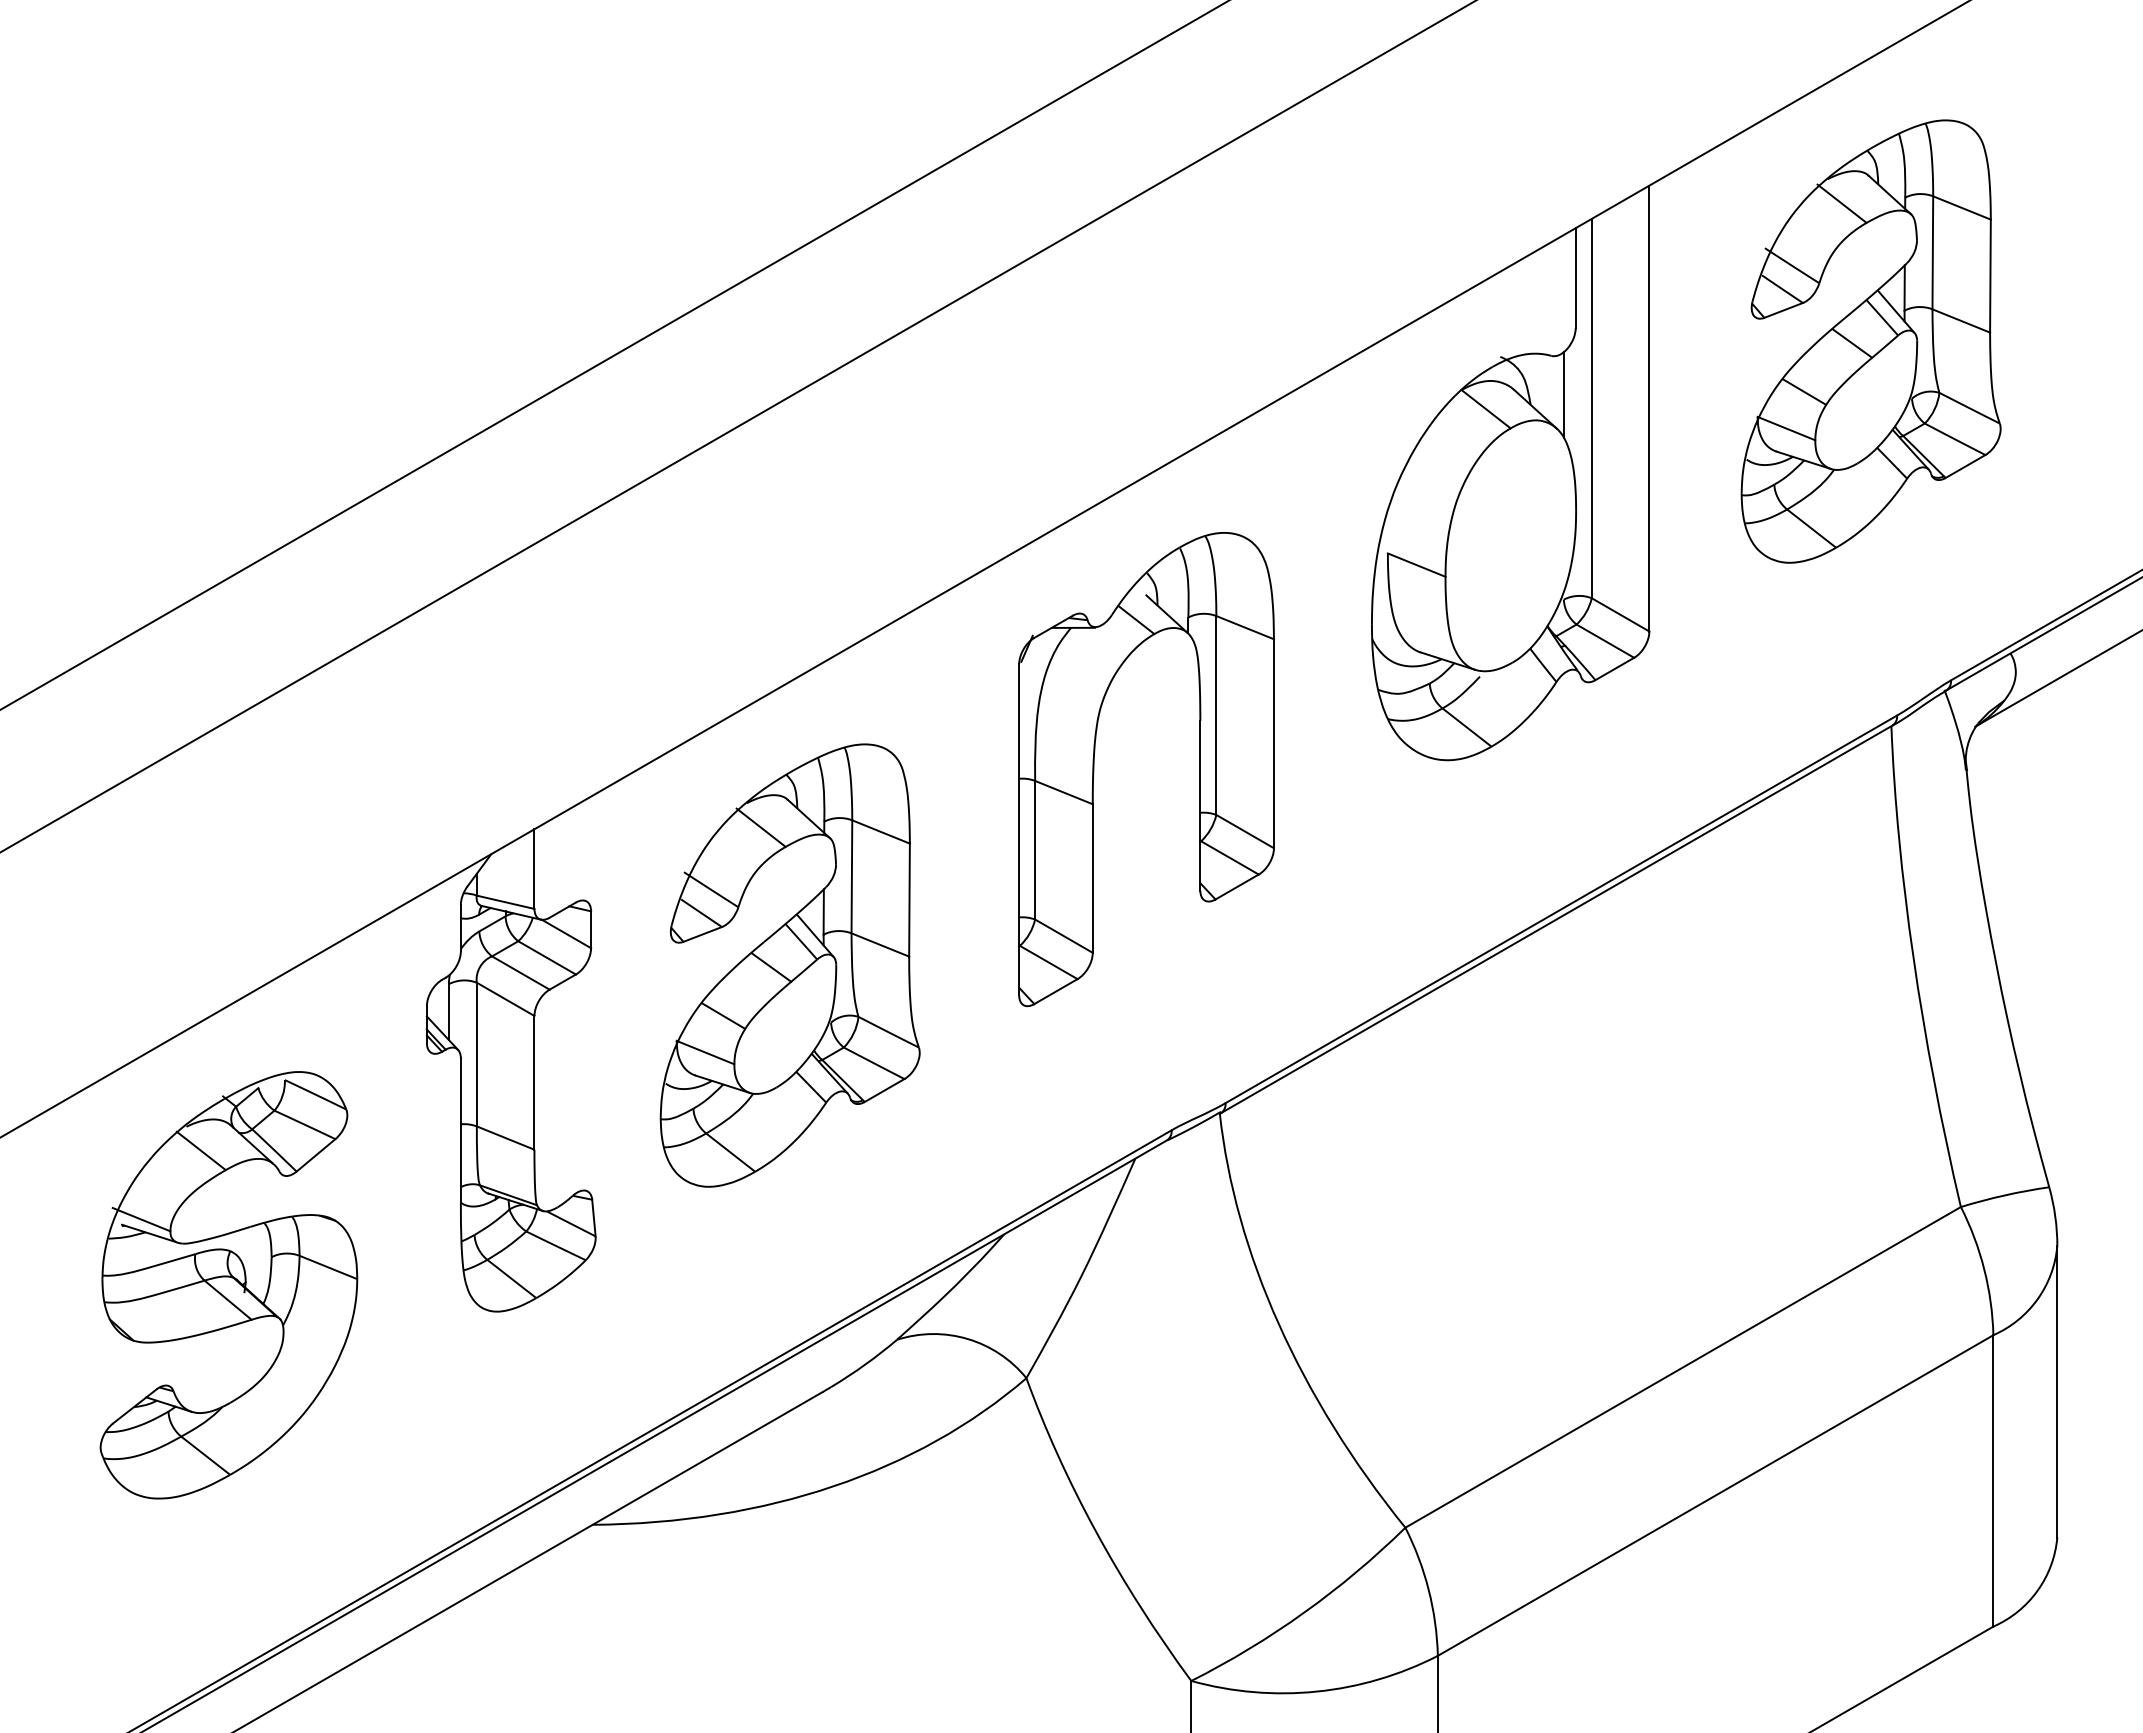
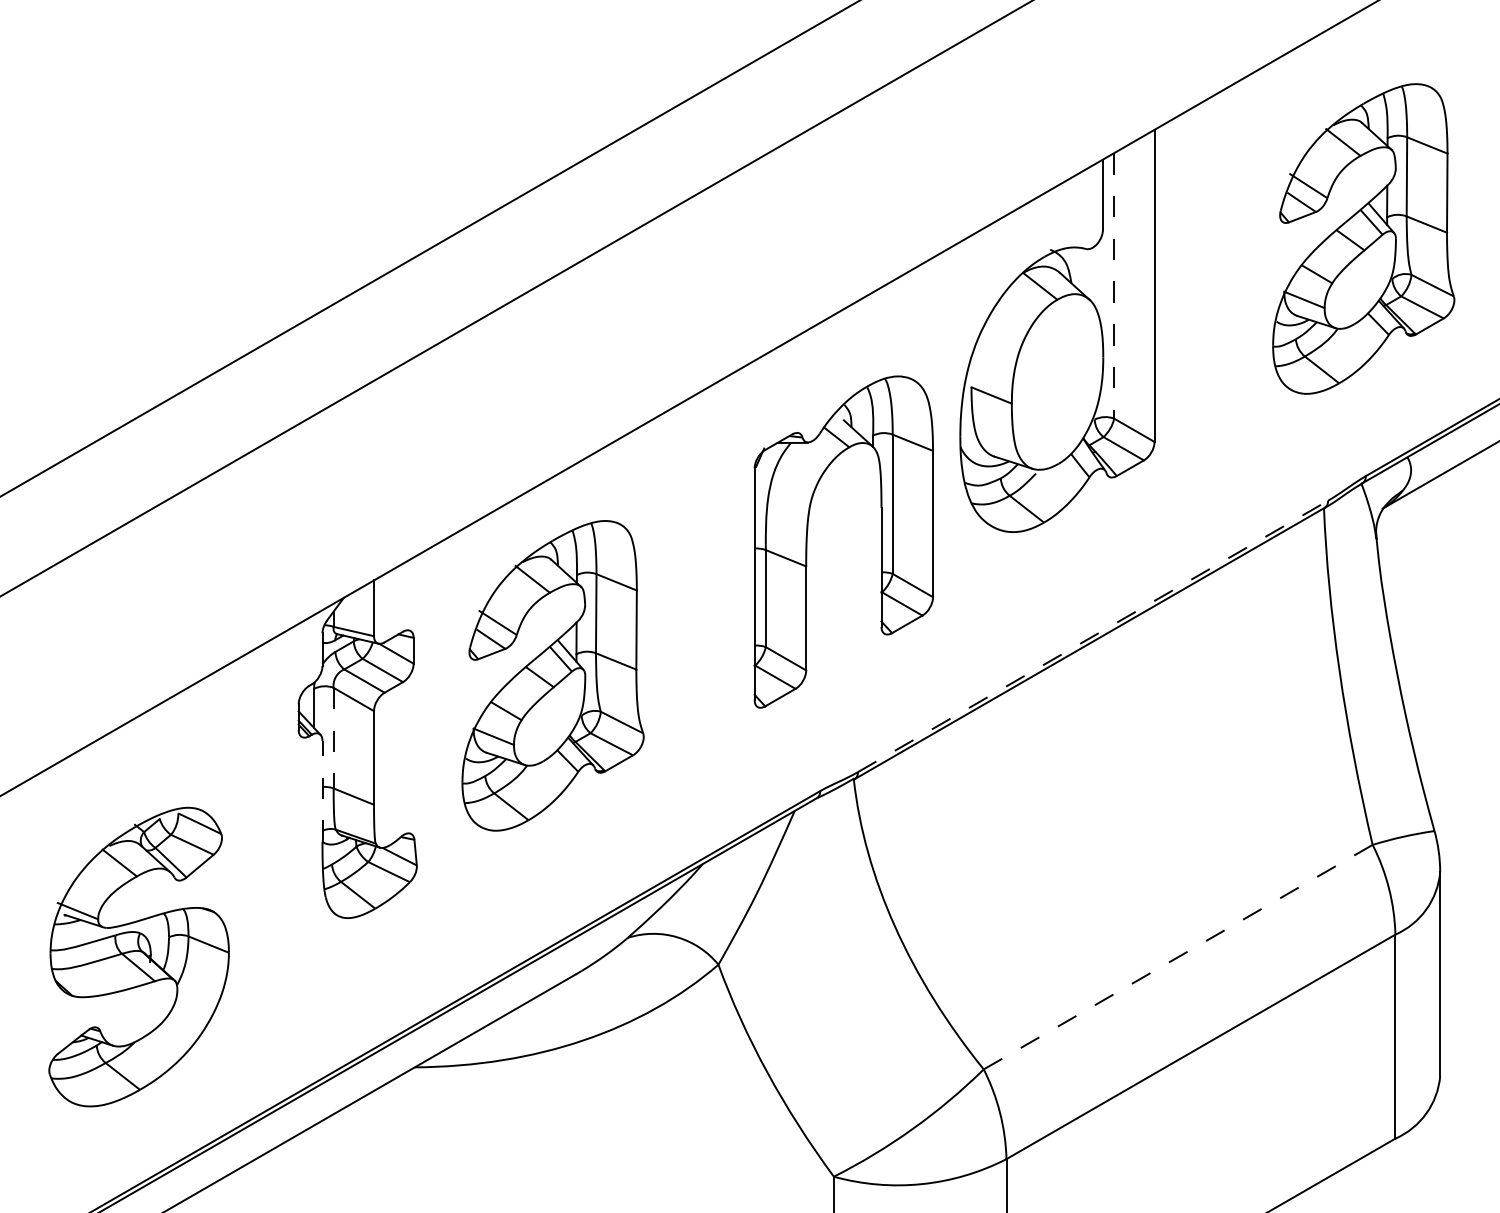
part: (1870, 341) -> (1363, 238), moved
line: (1563, 394) -> (1094, 276), removed
line: (1591, 408) -> (1114, 285), solid -> dashed
part: (1094, 769) -> (807, 542), moved
line: (1561, 909) -> (1093, 636), solid -> dashed
line: (476, 1054) -> (333, 738), solid -> dashed
line: (460, 1130) -> (322, 791), solid -> dashed
part: (228, 1285) -> (138, 957), moved
line: (1683, 1367) -> (1178, 957), solid -> dashed

